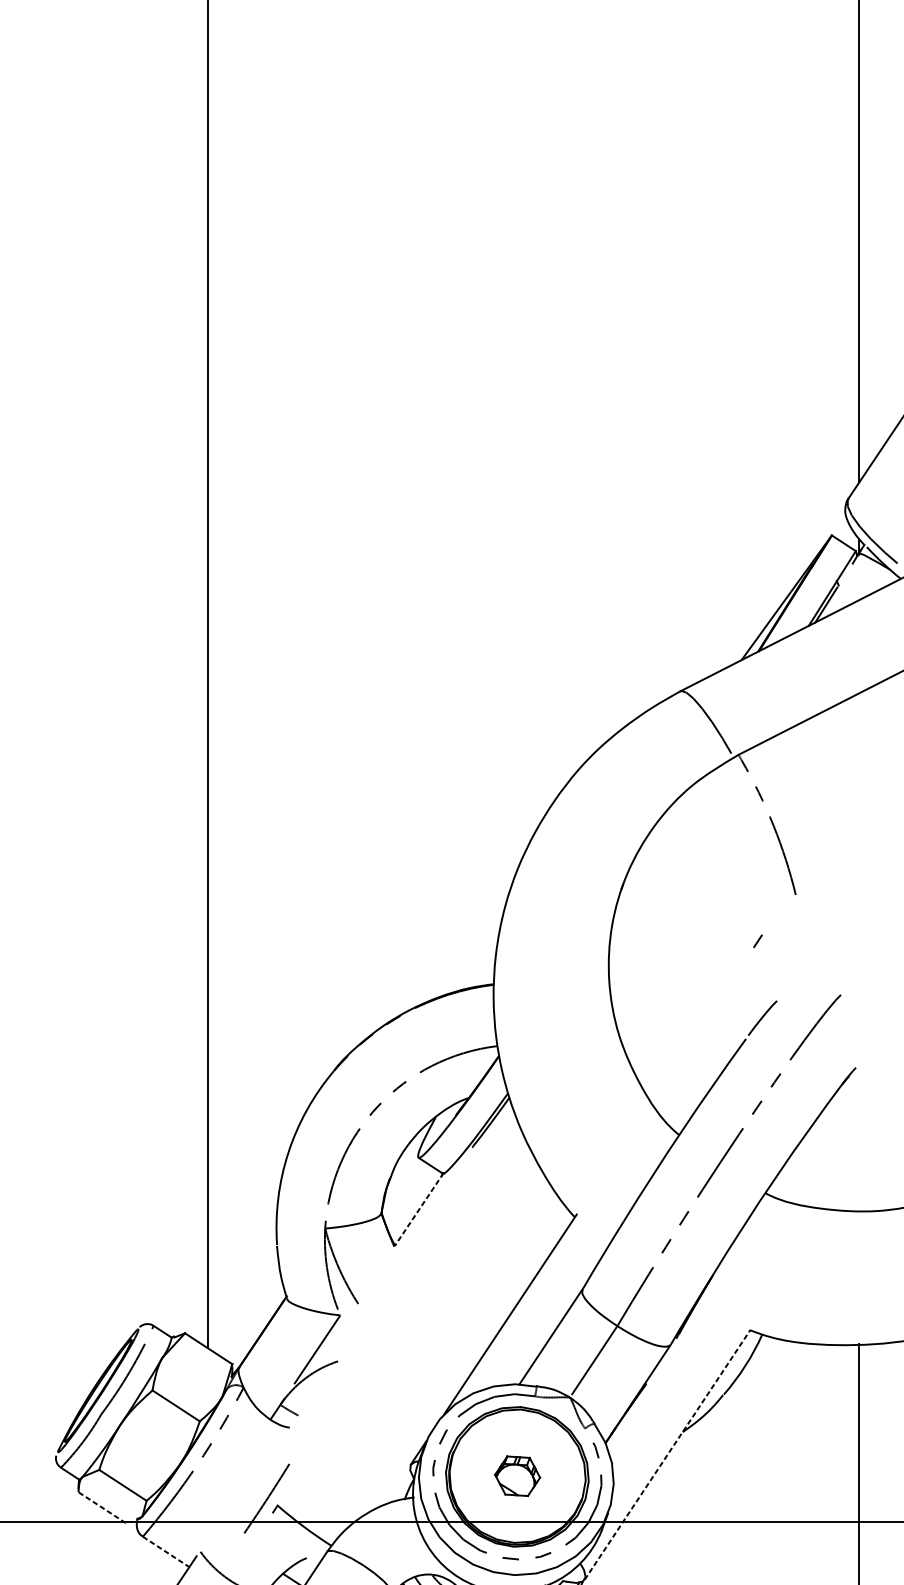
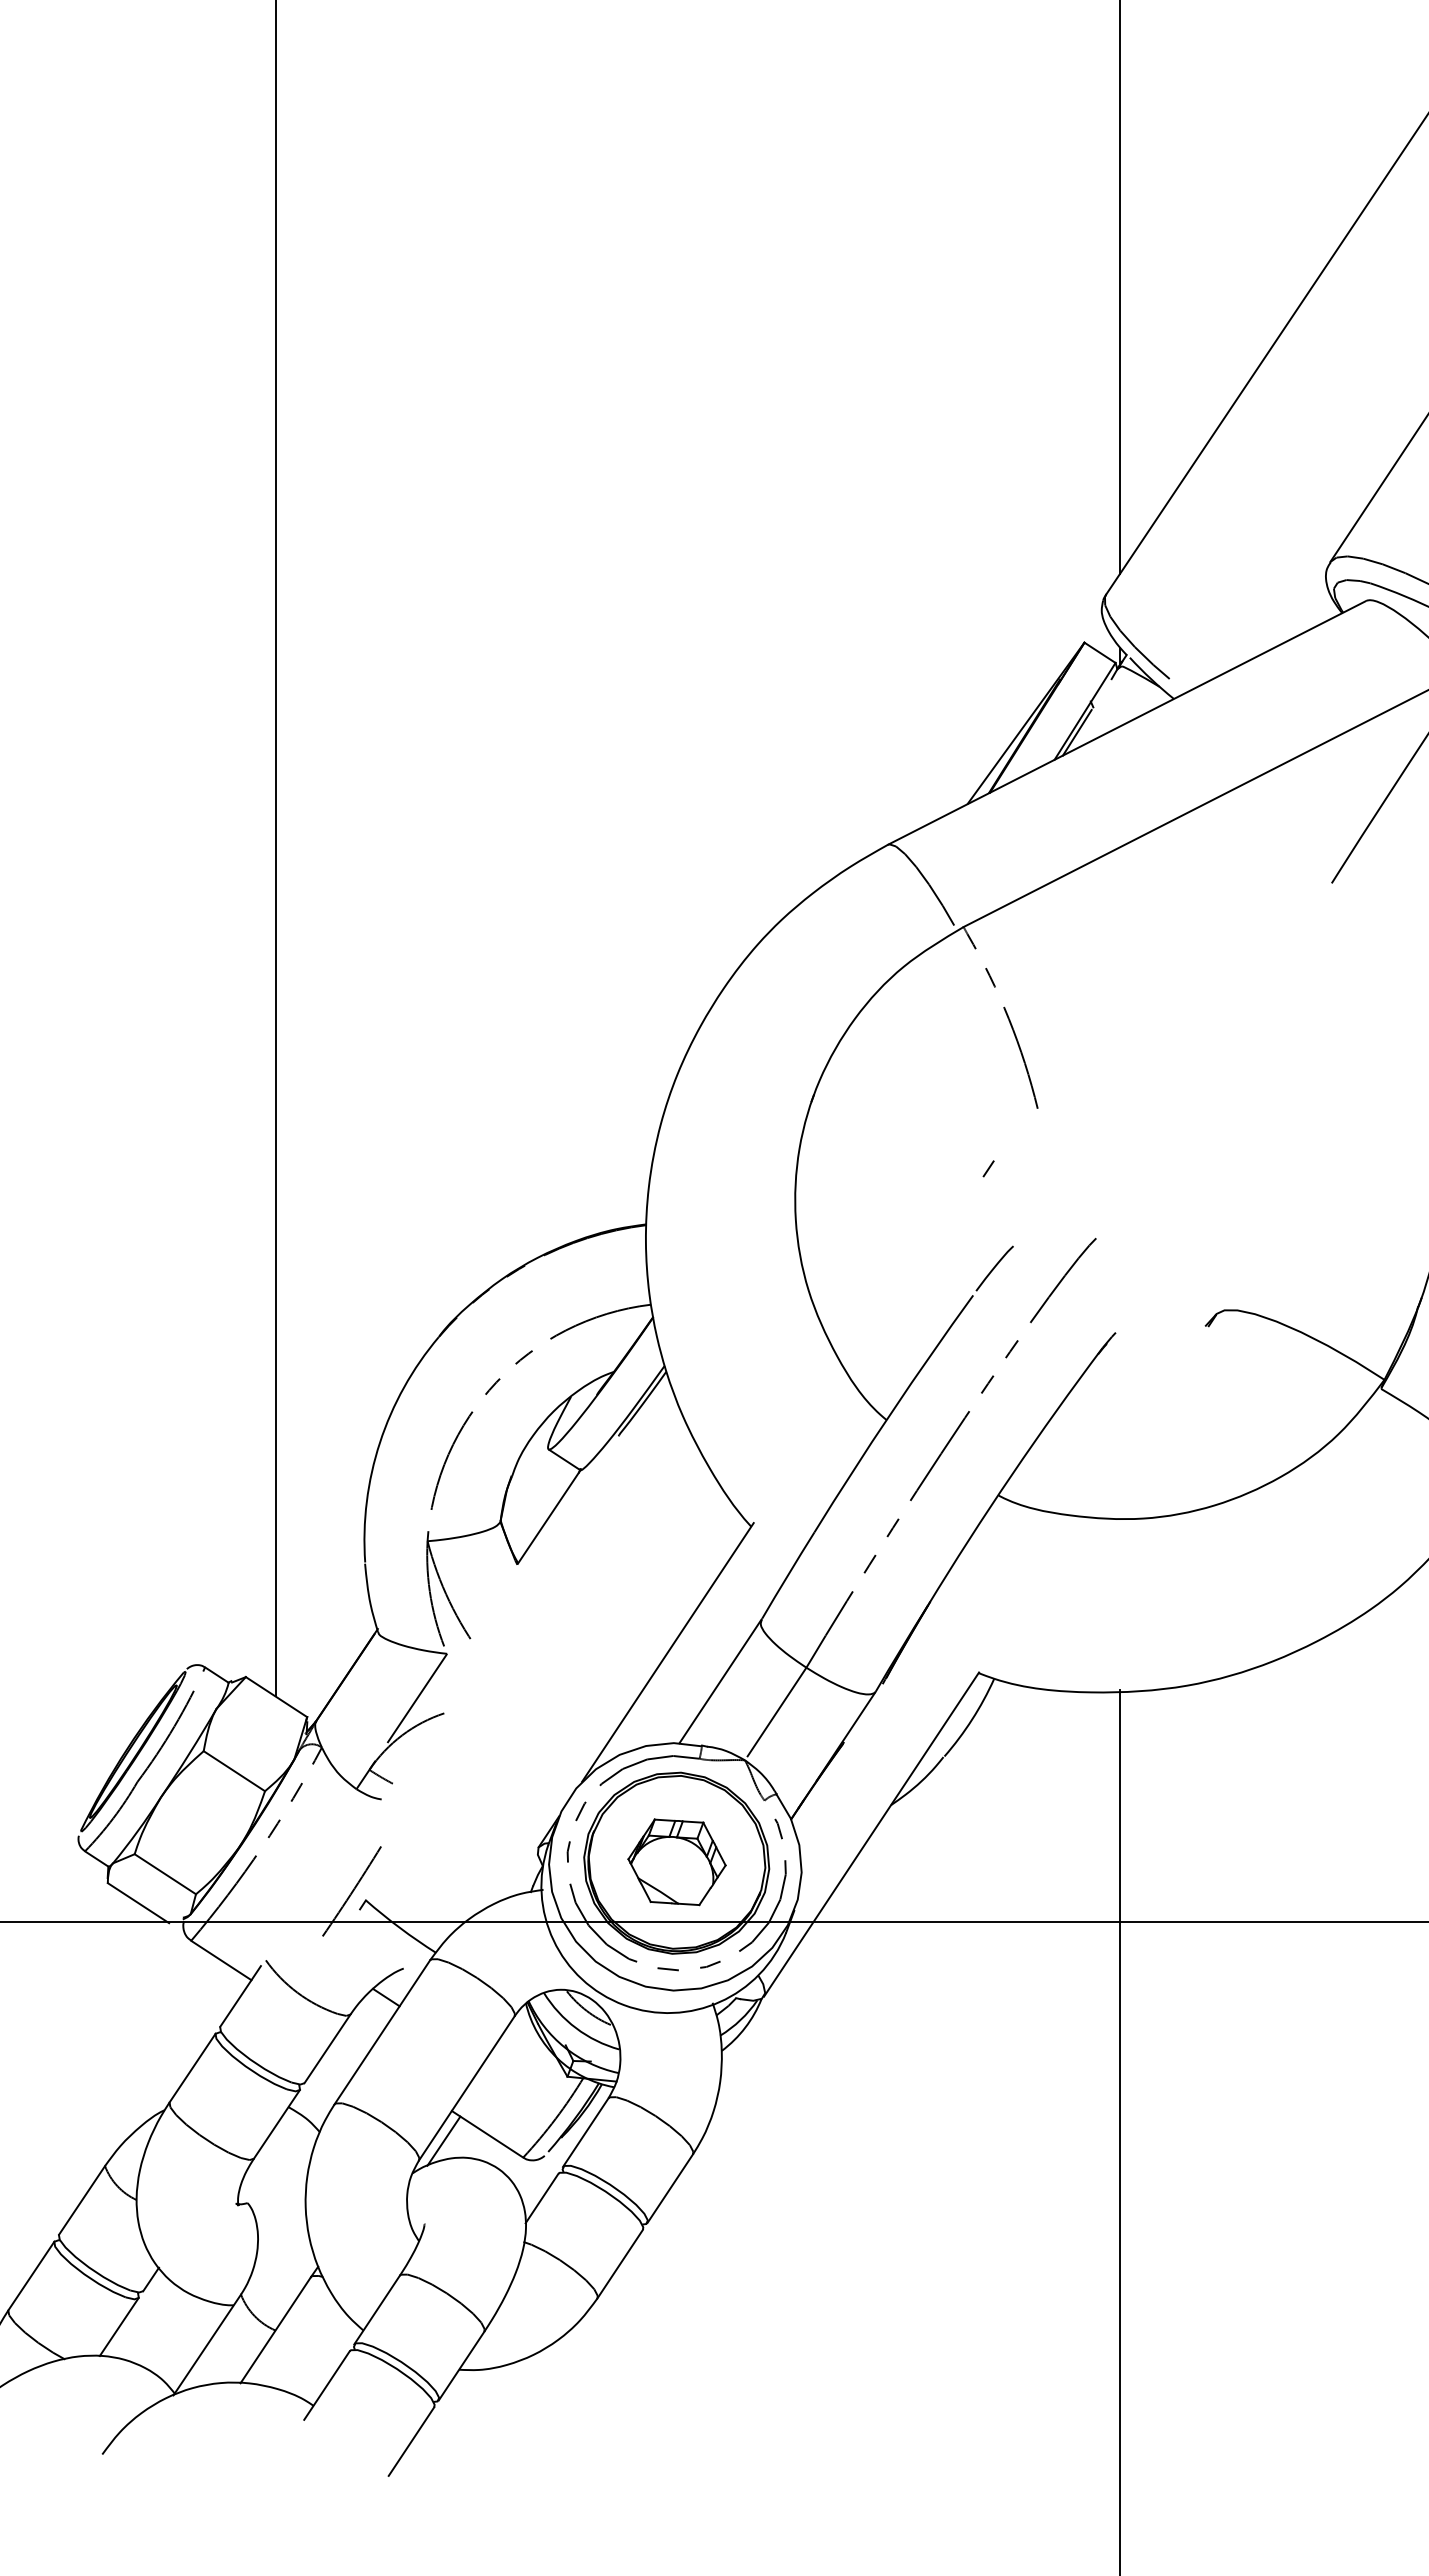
line: (419, 1209) -> (549, 1516), dashed -> solid
line: (667, 1454) -> (871, 1834), dashed -> solid
part: (517, 1476) -> (676, 1862), size x1.67
line: (102, 1507) -> (138, 1903), dashed -> solid
line: (166, 1551) -> (221, 1960), dashed -> solid

